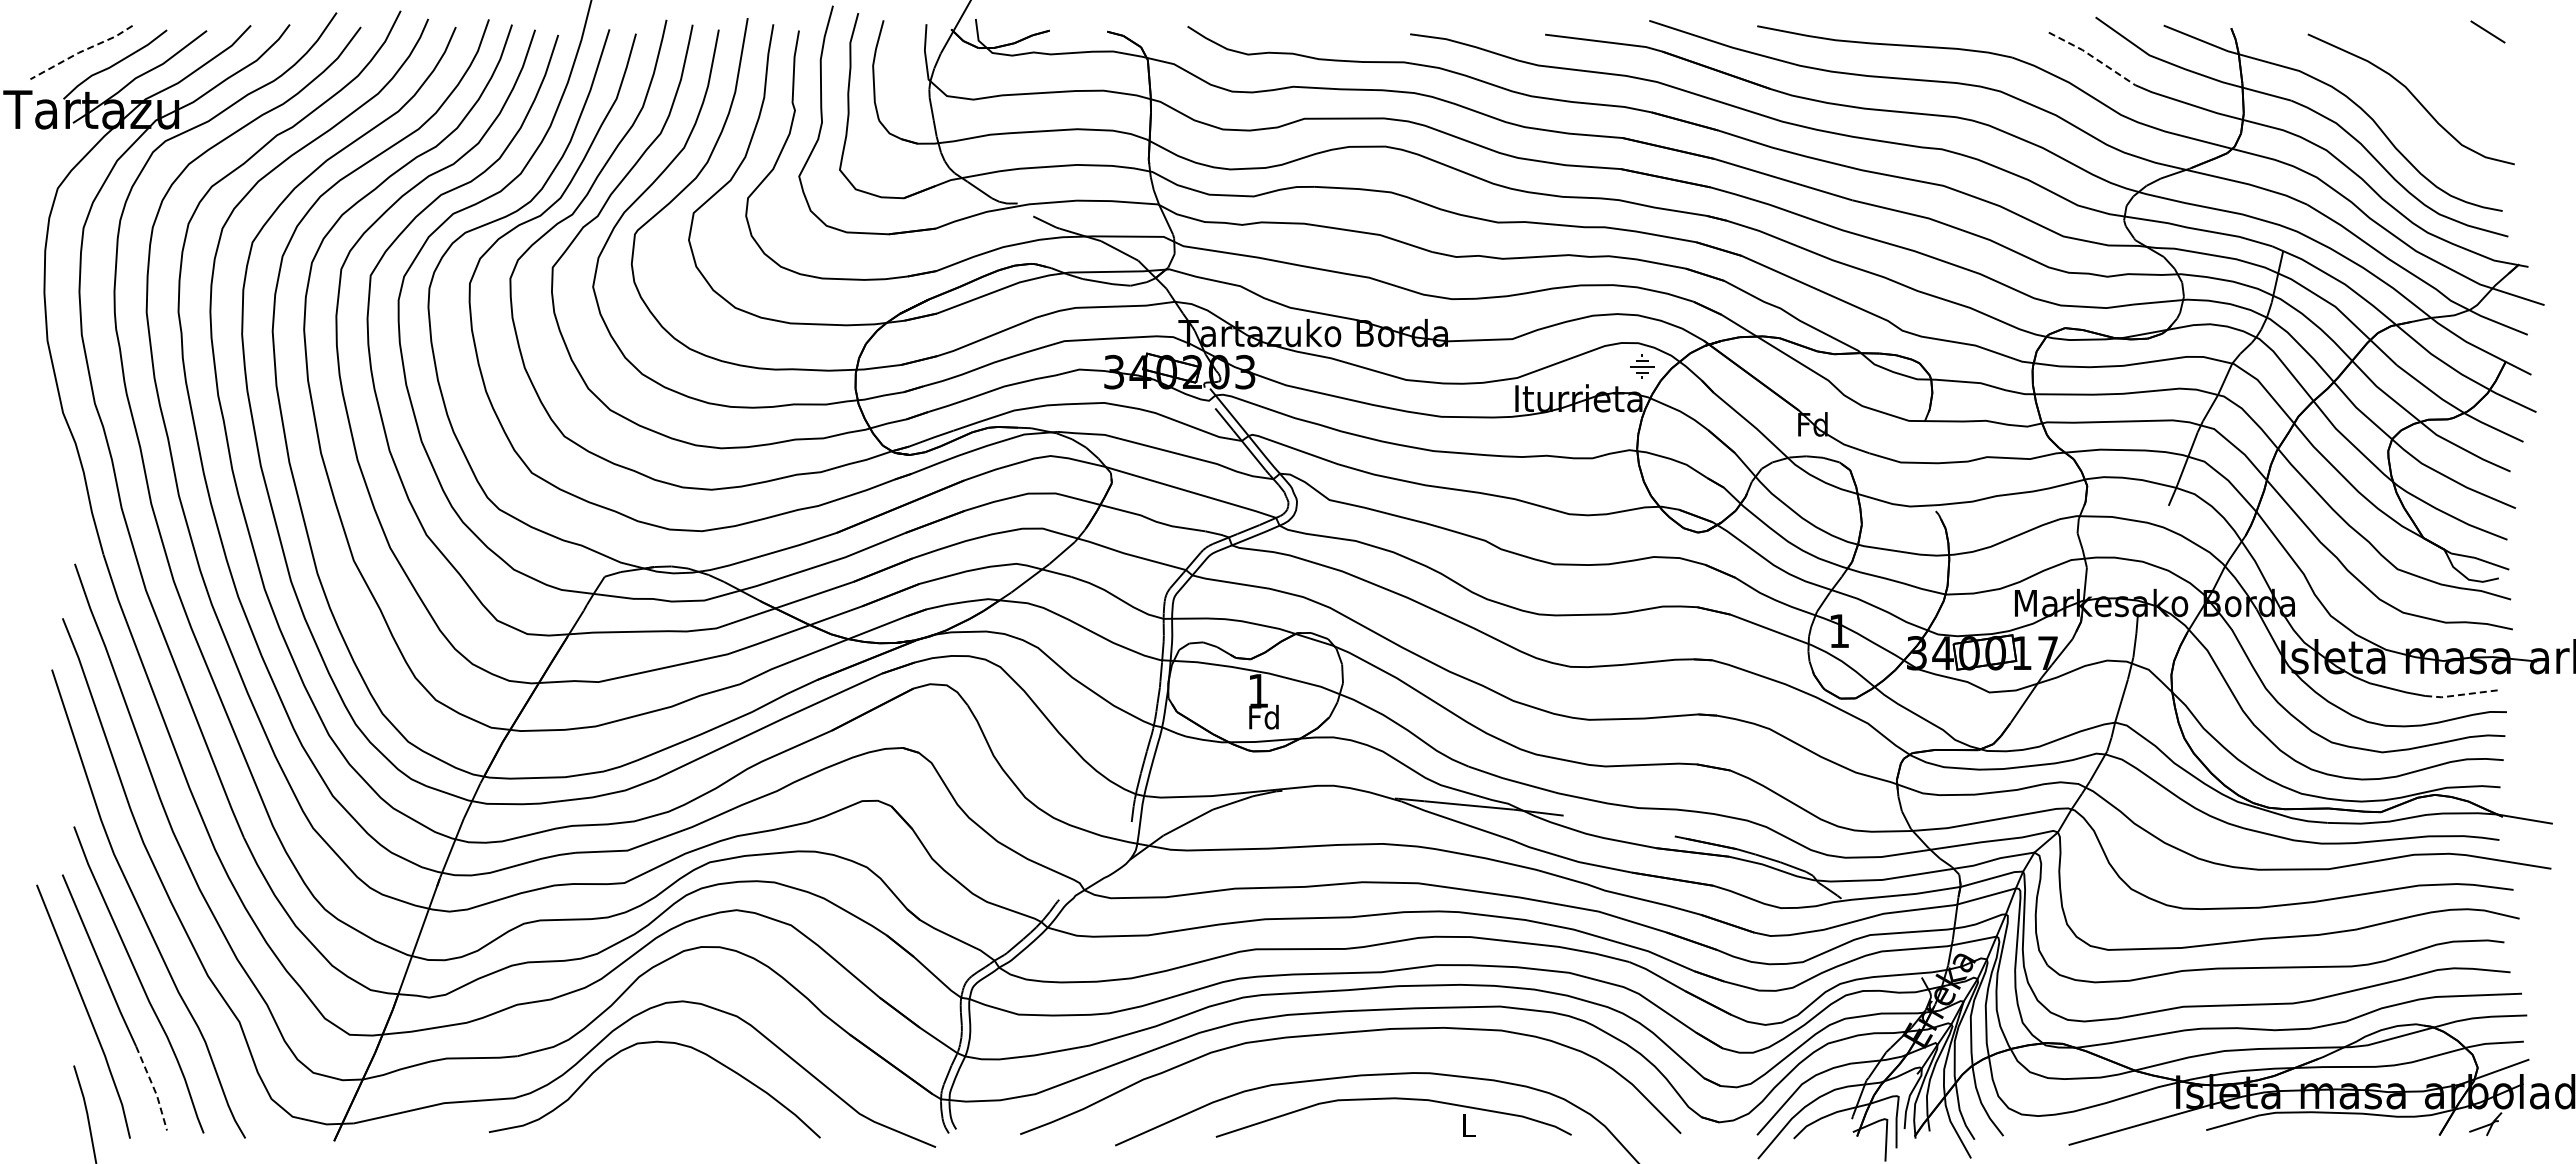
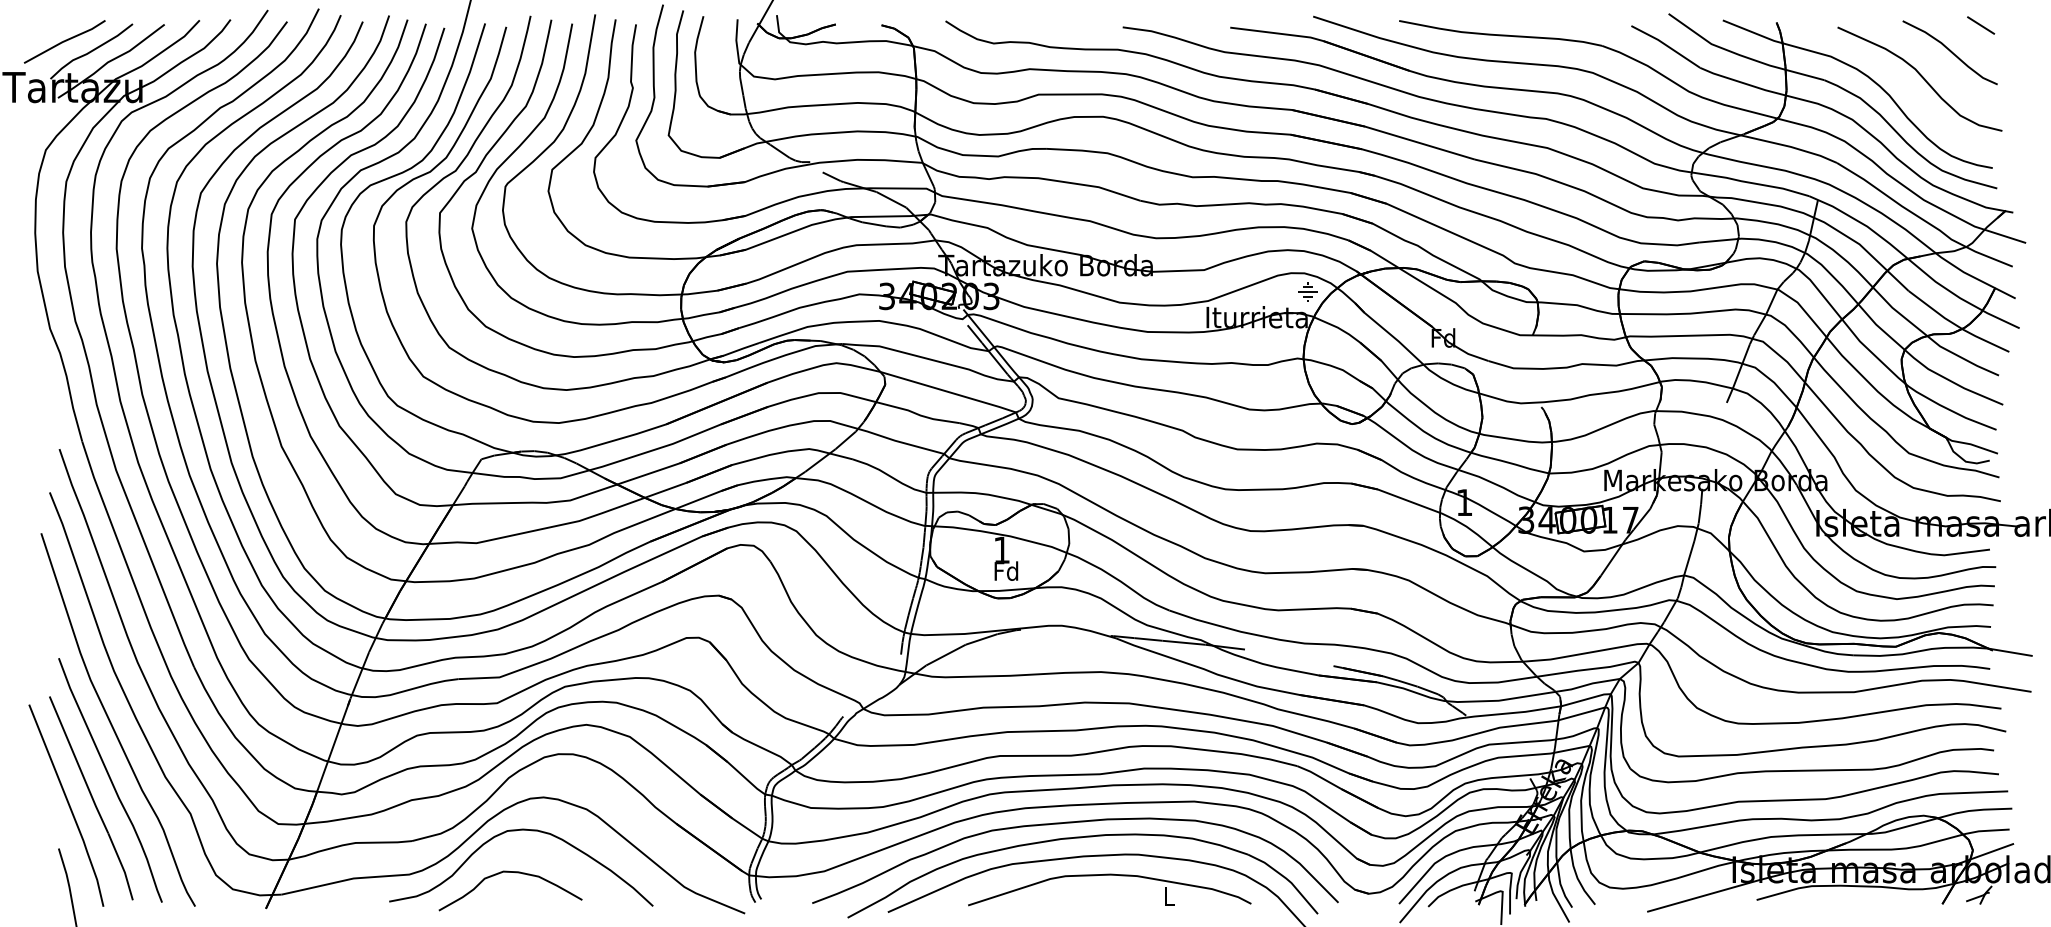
line: (81, 51) -> (64, 41), dashed -> solid
line: (2093, 57) -> (1666, 45), dashed -> solid
curve: (2448, 64) -> (1949, 51), added
line: (2461, 694) -> (1959, 553), dashed -> solid
part: (1359, 1052) -> (1082, 838), added
line: (153, 1088) -> (122, 866), dashed -> solid
curve: (647, 1096) -> (515, 873), added

